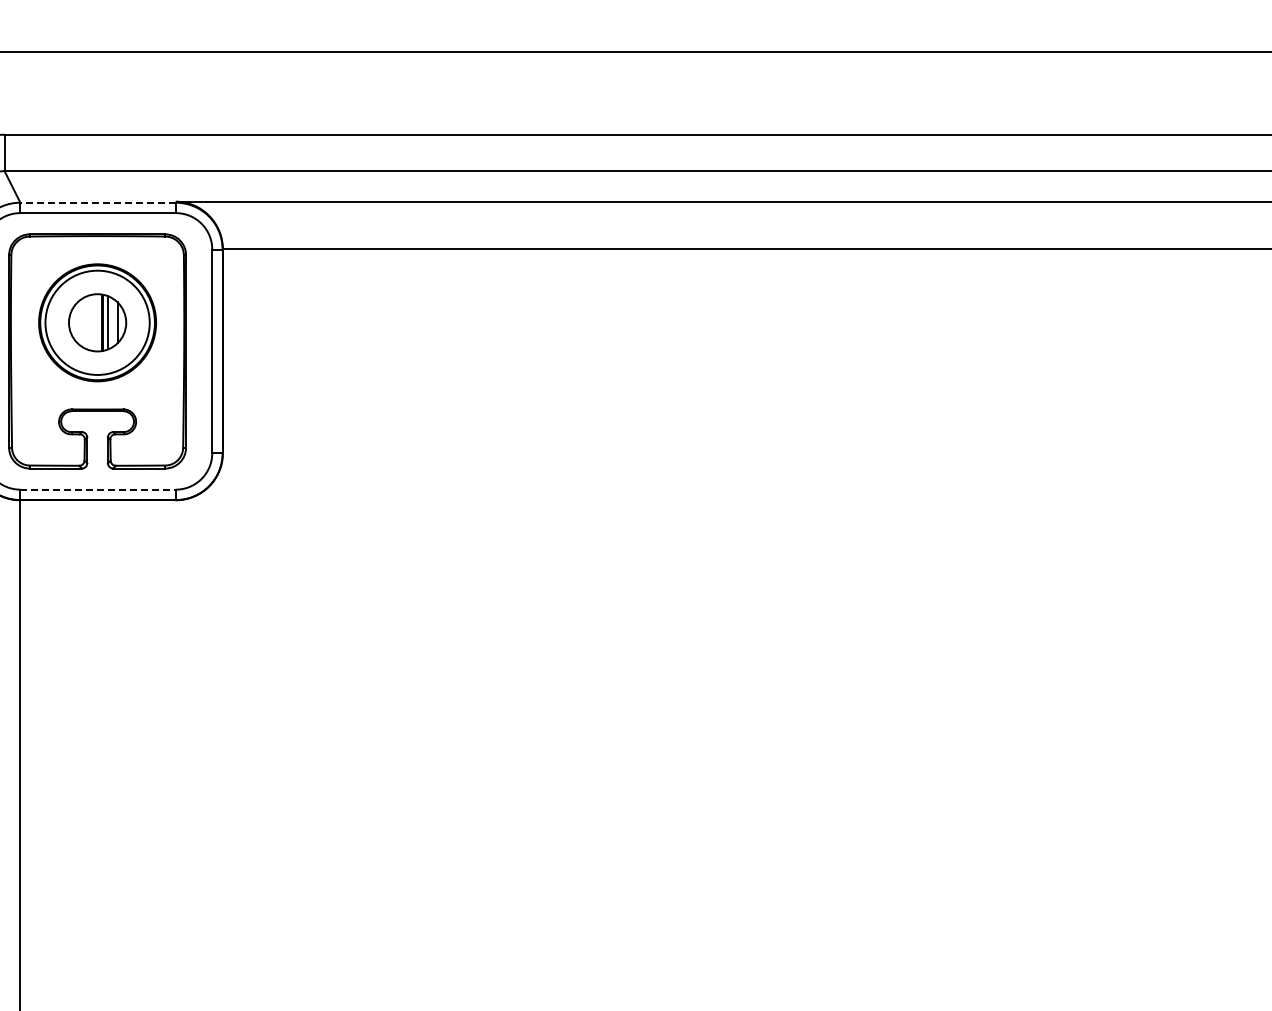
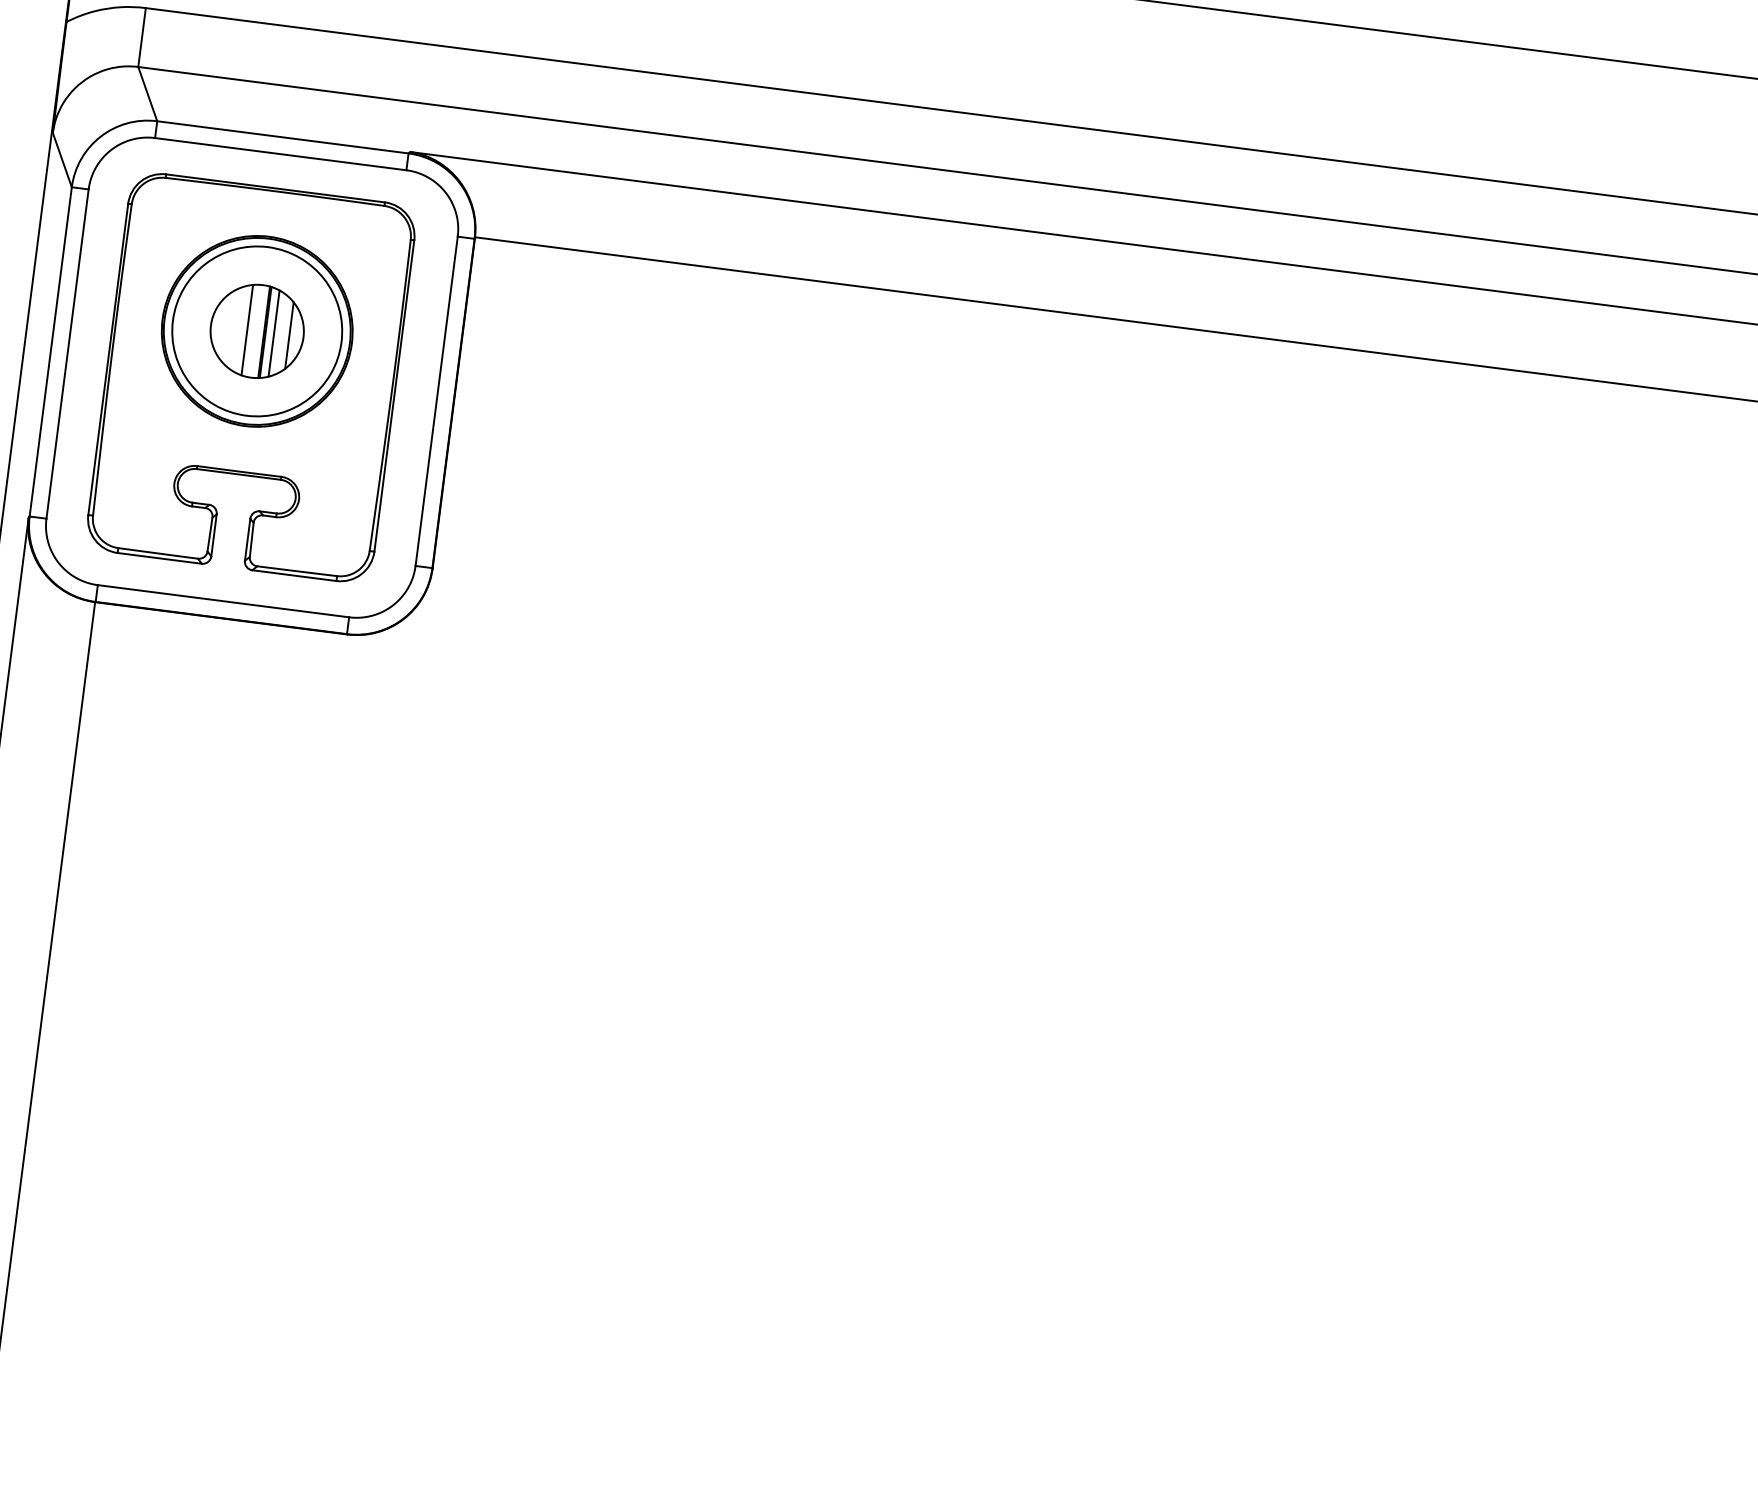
line: (98, 202) -> (283, 137), dashed -> solid
line: (91, 322) -> (247, 329), added
line: (98, 489) -> (224, 601), dashed -> solid

